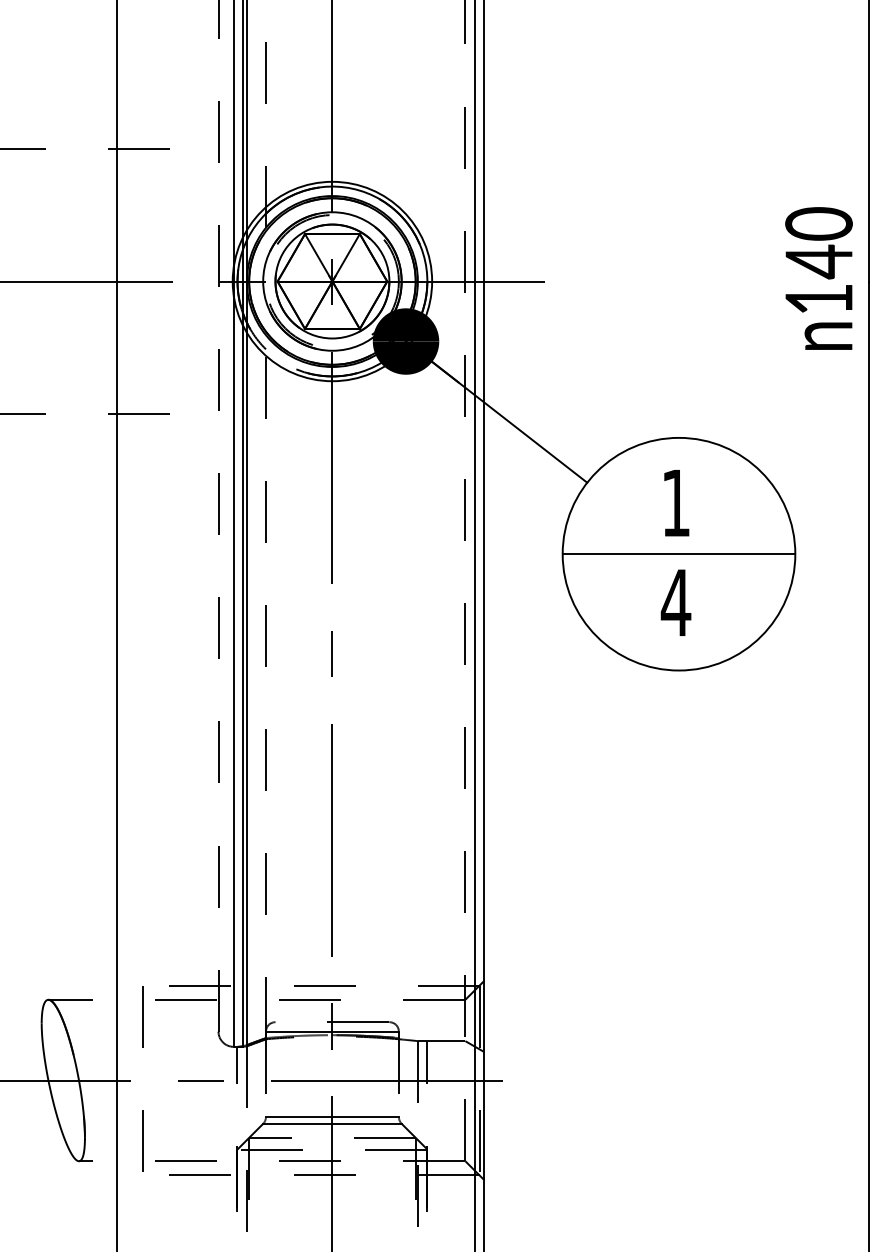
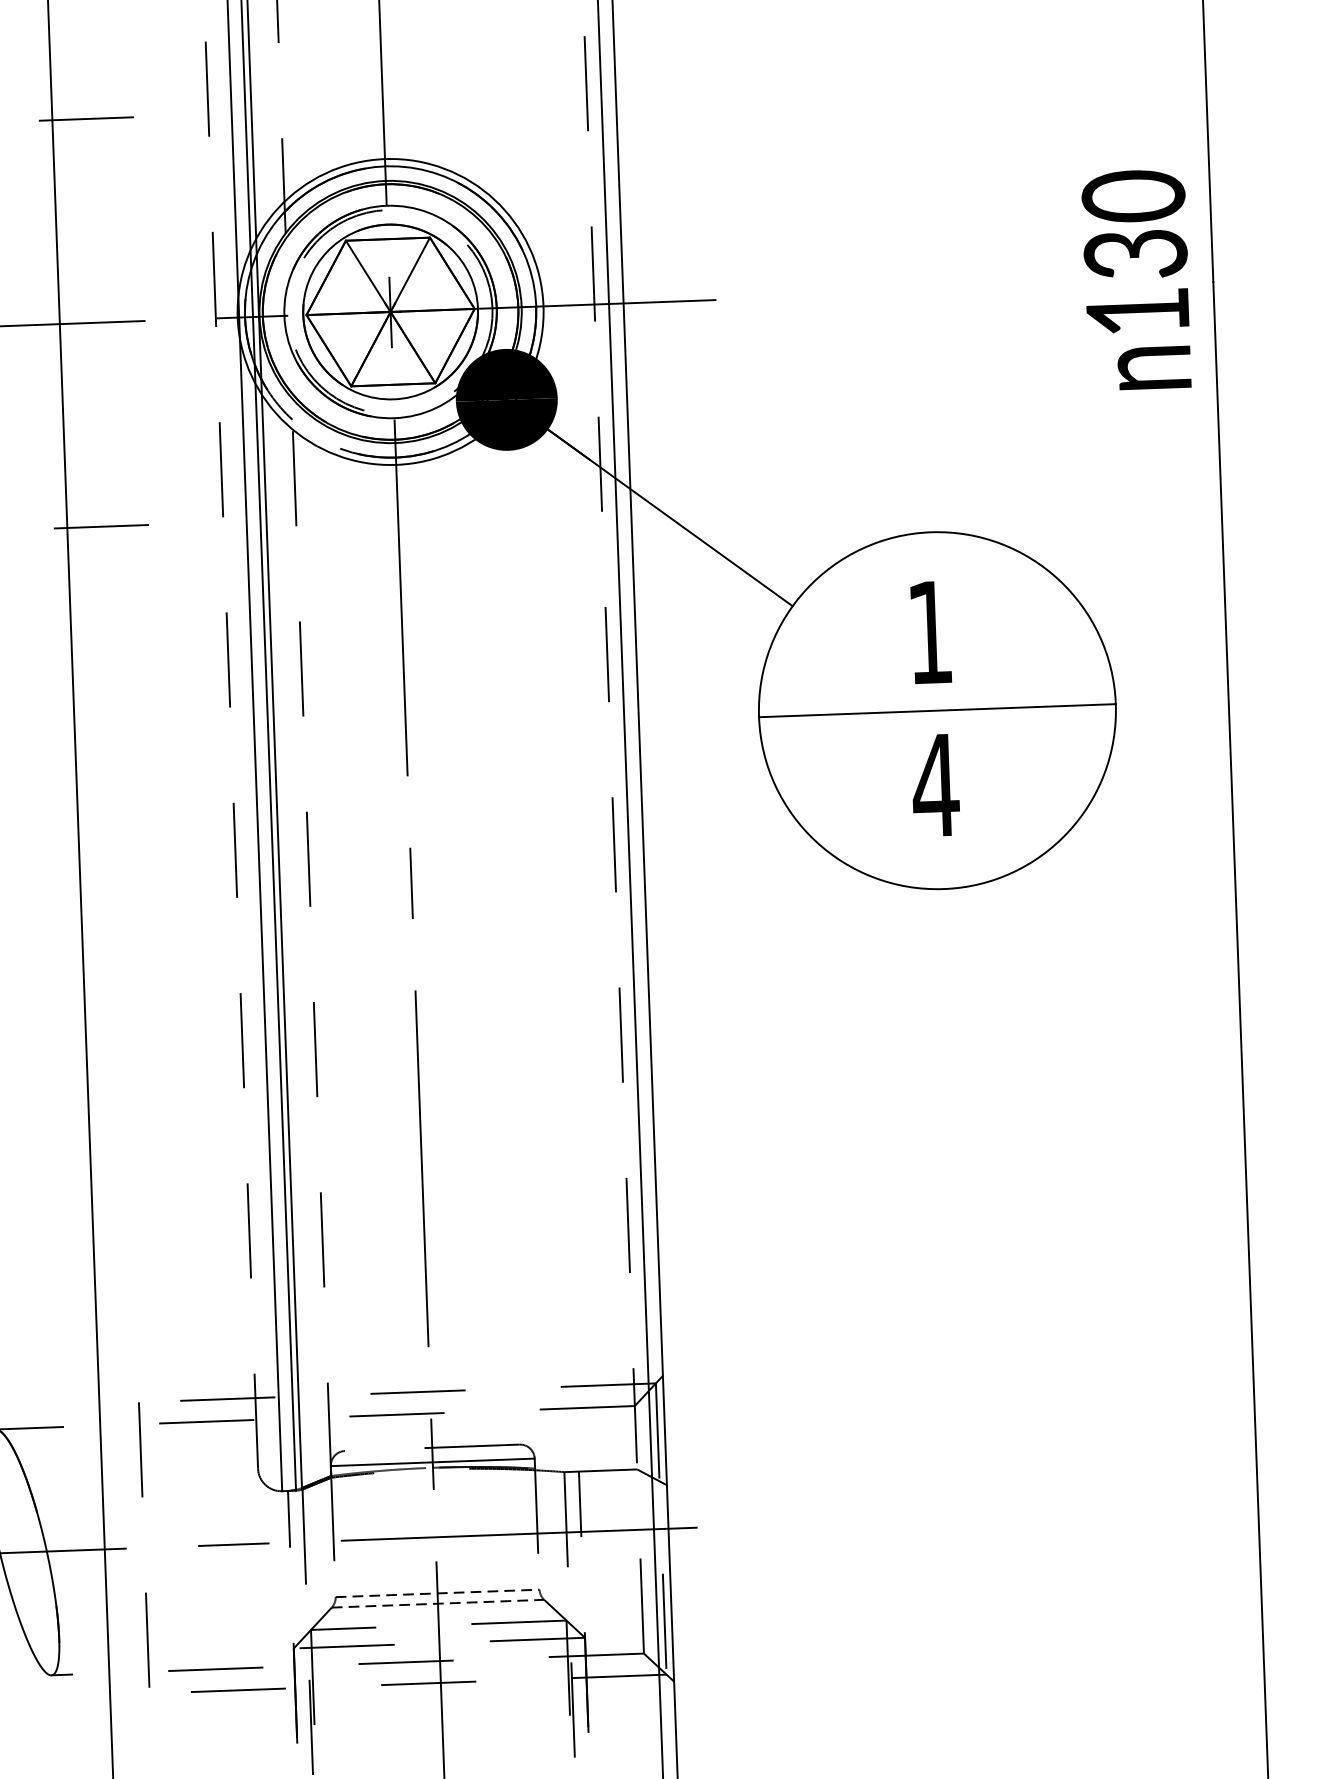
text: (818, 261) -> (1134, 253), 140 -> 130
line: (332, 1117) -> (437, 1594), solid -> dashed
line: (332, 1123) -> (438, 1603), solid -> dashed

